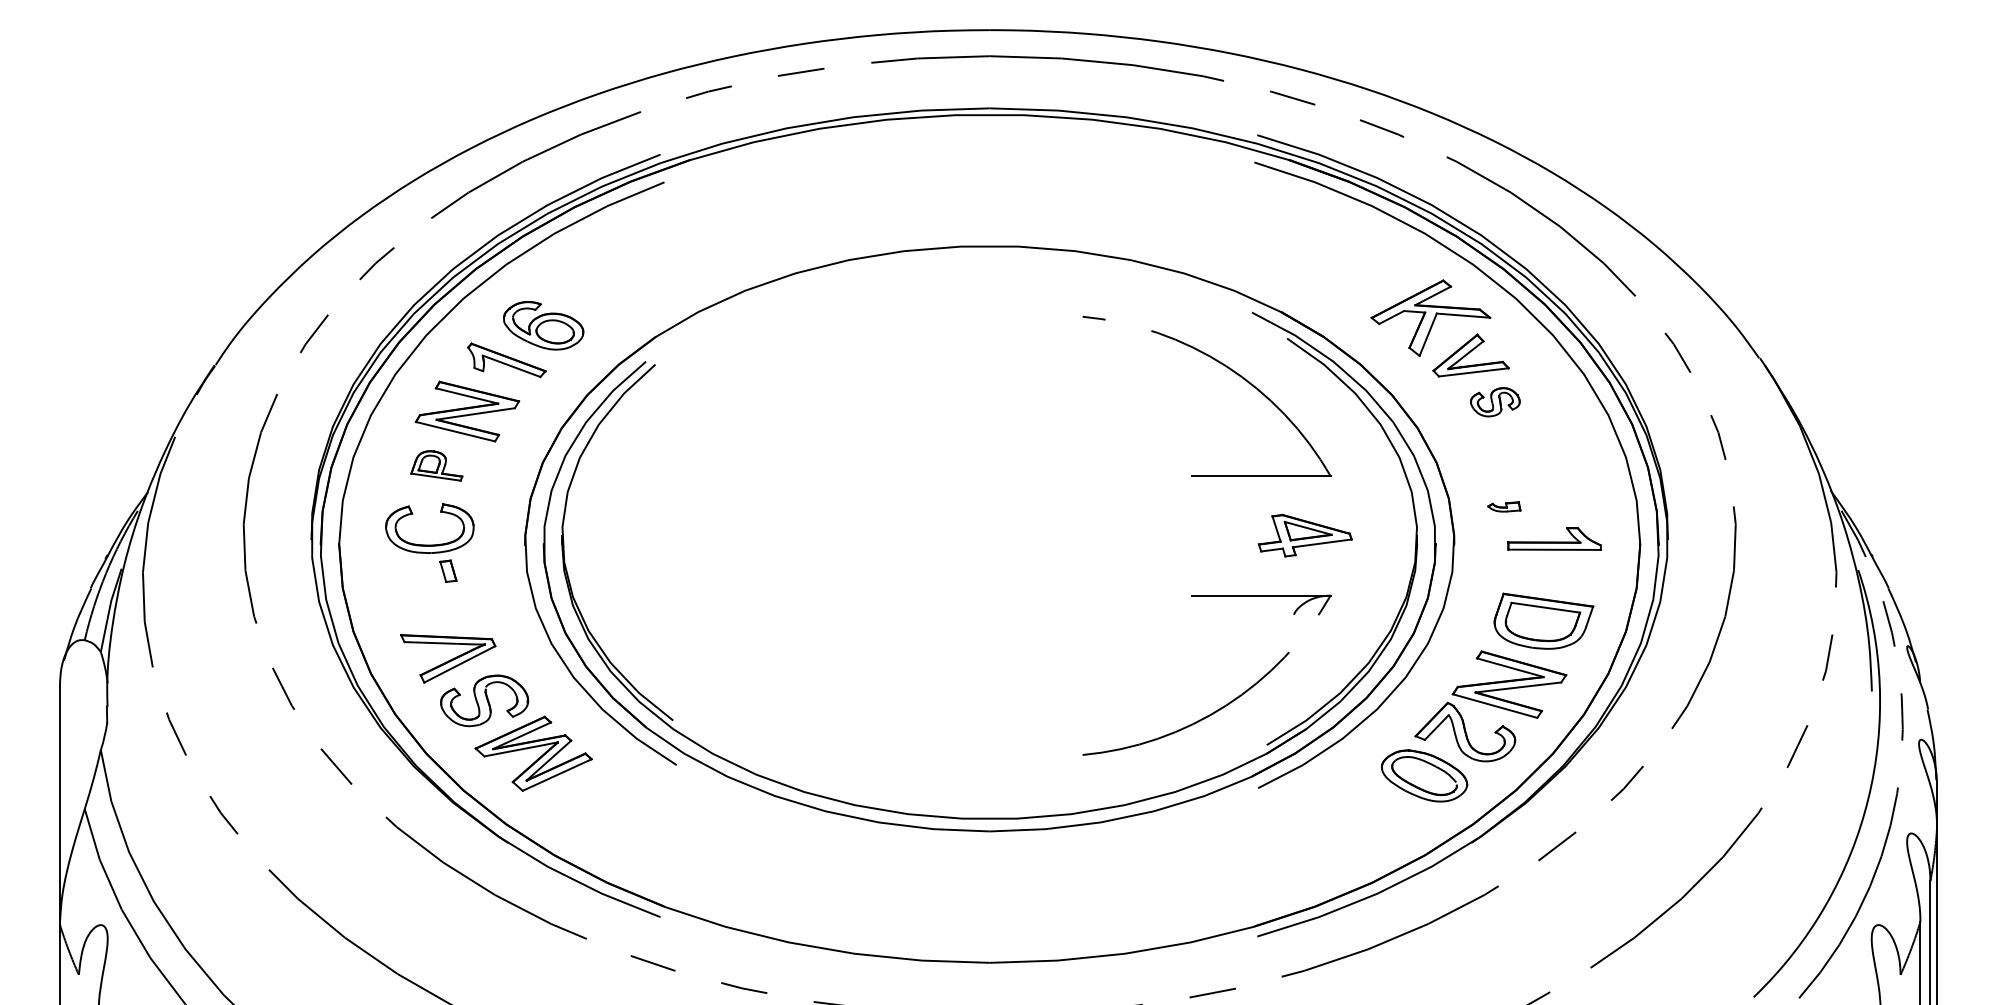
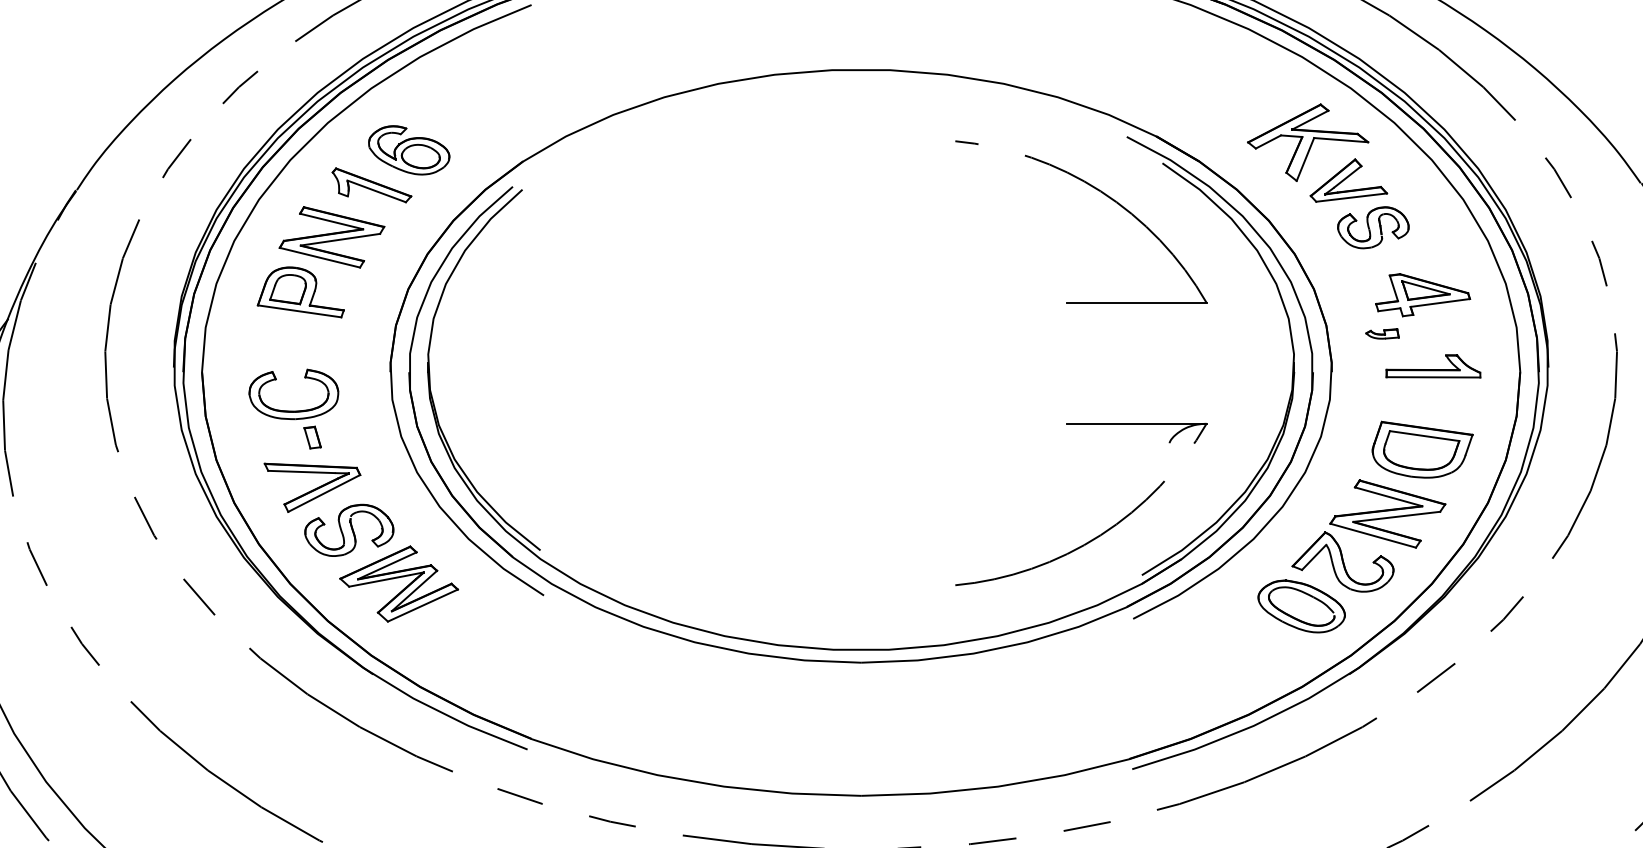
part: (1495, 402) -> (1373, 228), size x1.43
part: (436, 465) -> (300, 291), size x1.67
part: (1305, 535) -> (1423, 294), moved
part: (429, 542) -> (293, 408), moved

